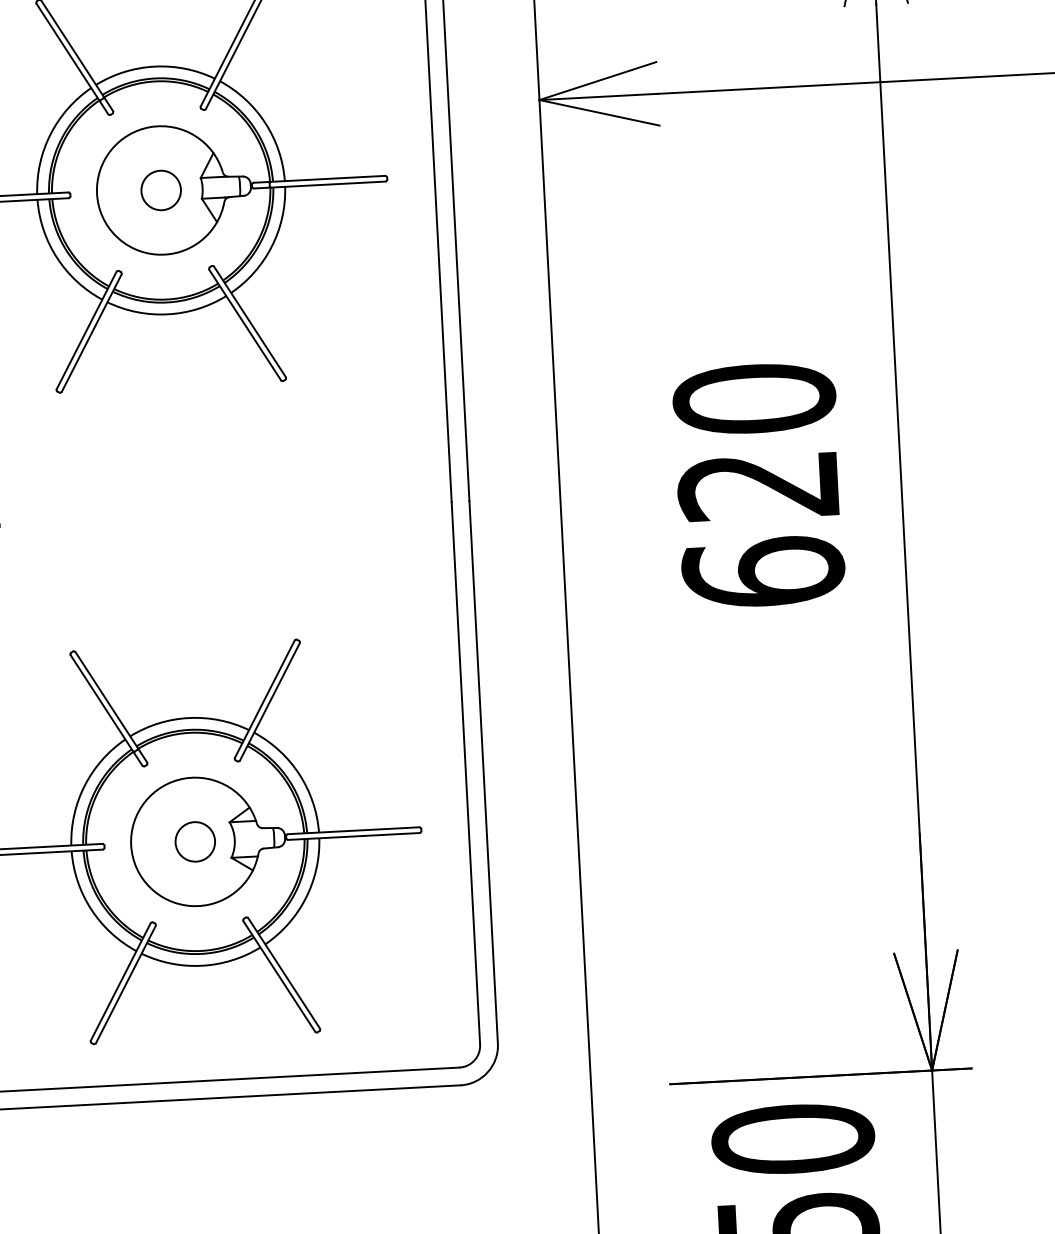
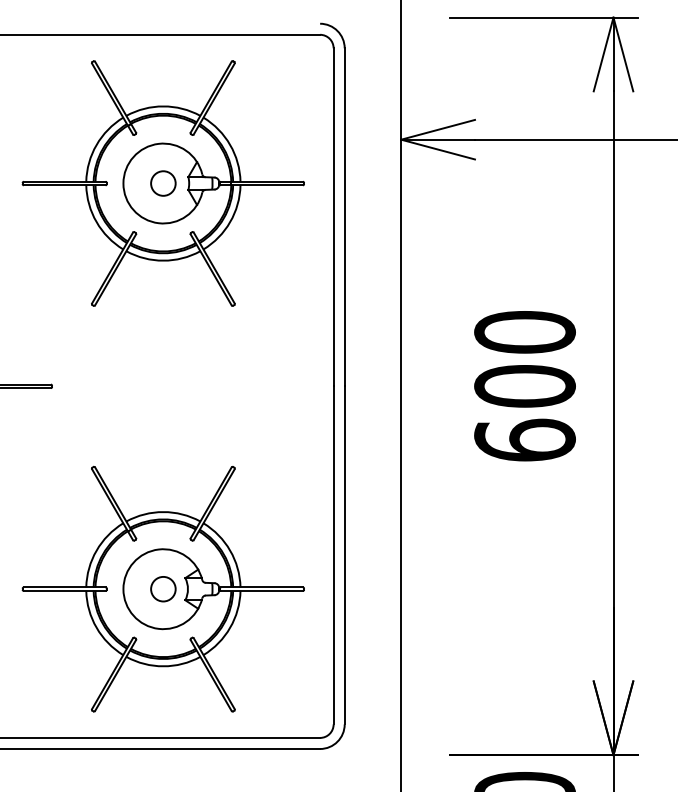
text: (758, 486) -> (524, 386), 620 -> 600

